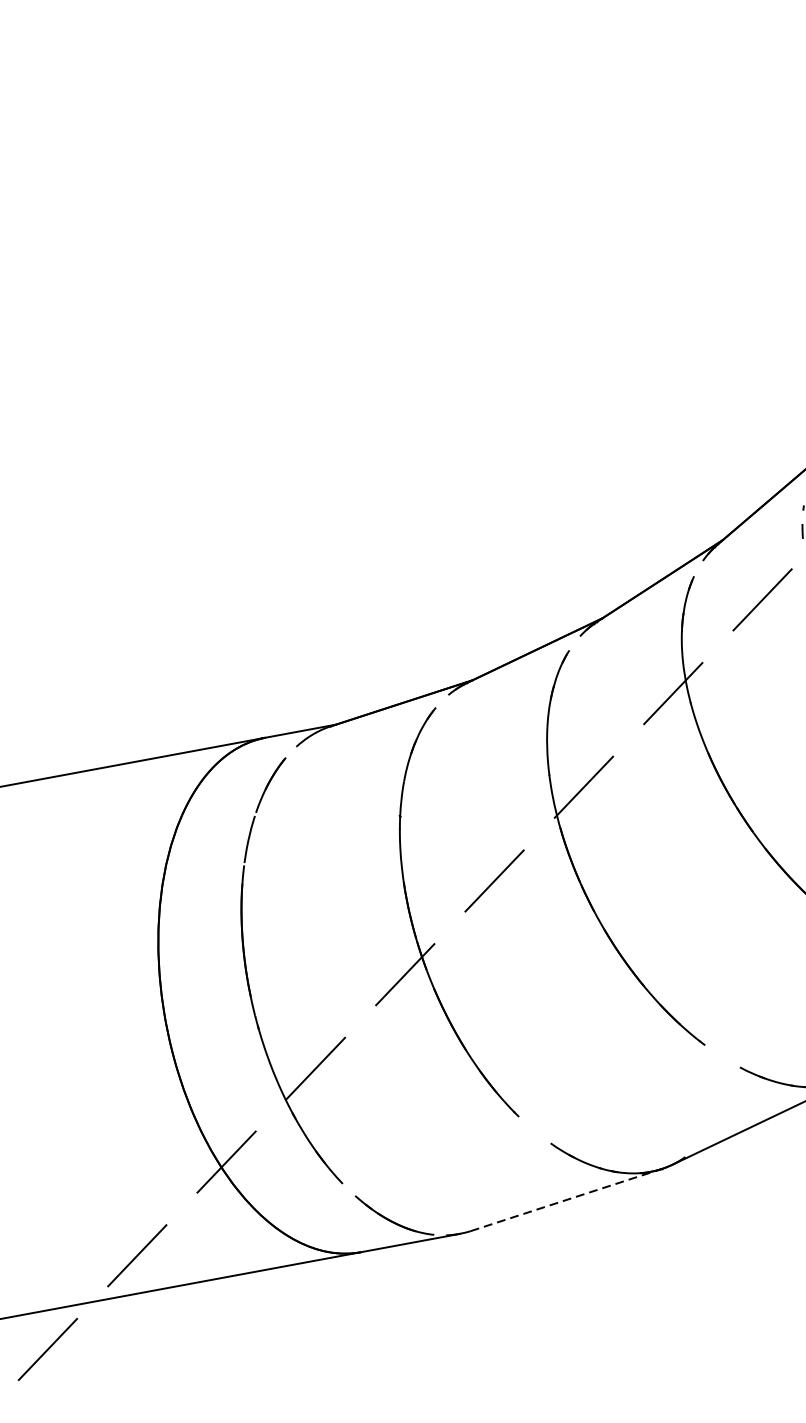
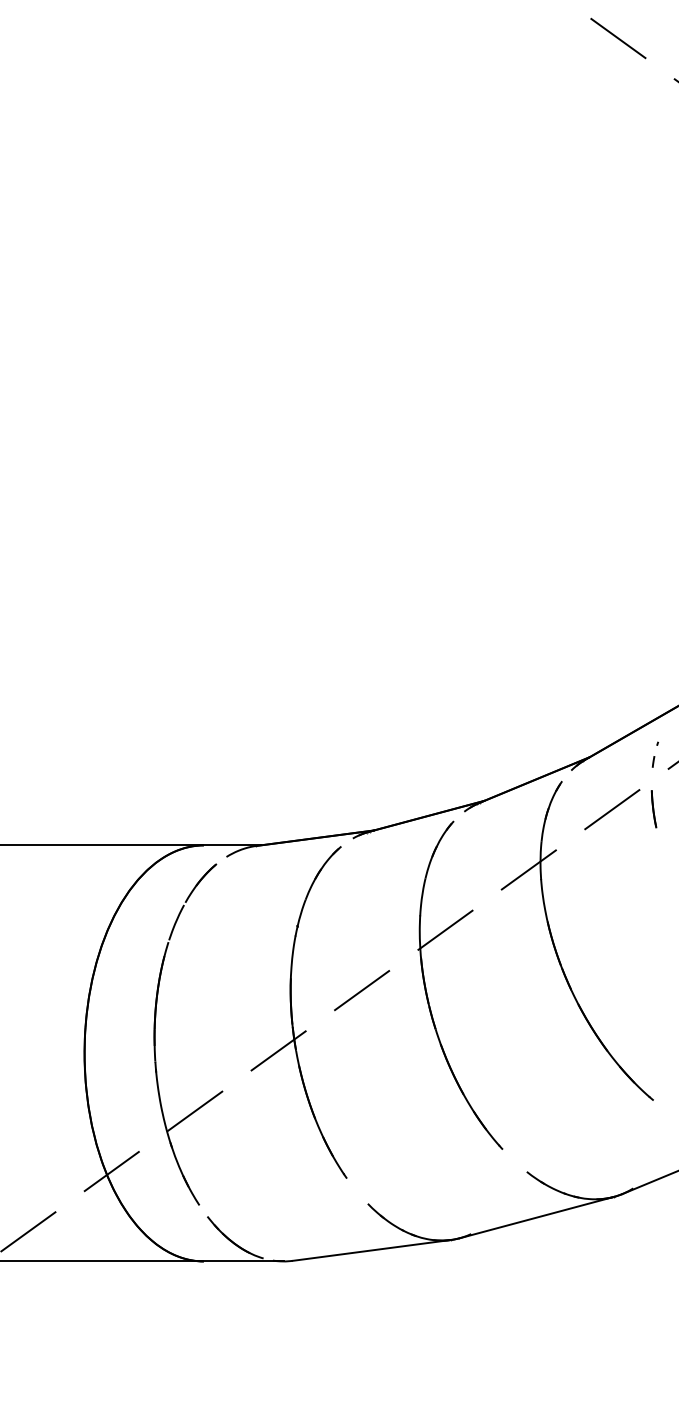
line: (565, 1200) -> (371, 1250), dashed -> solid

